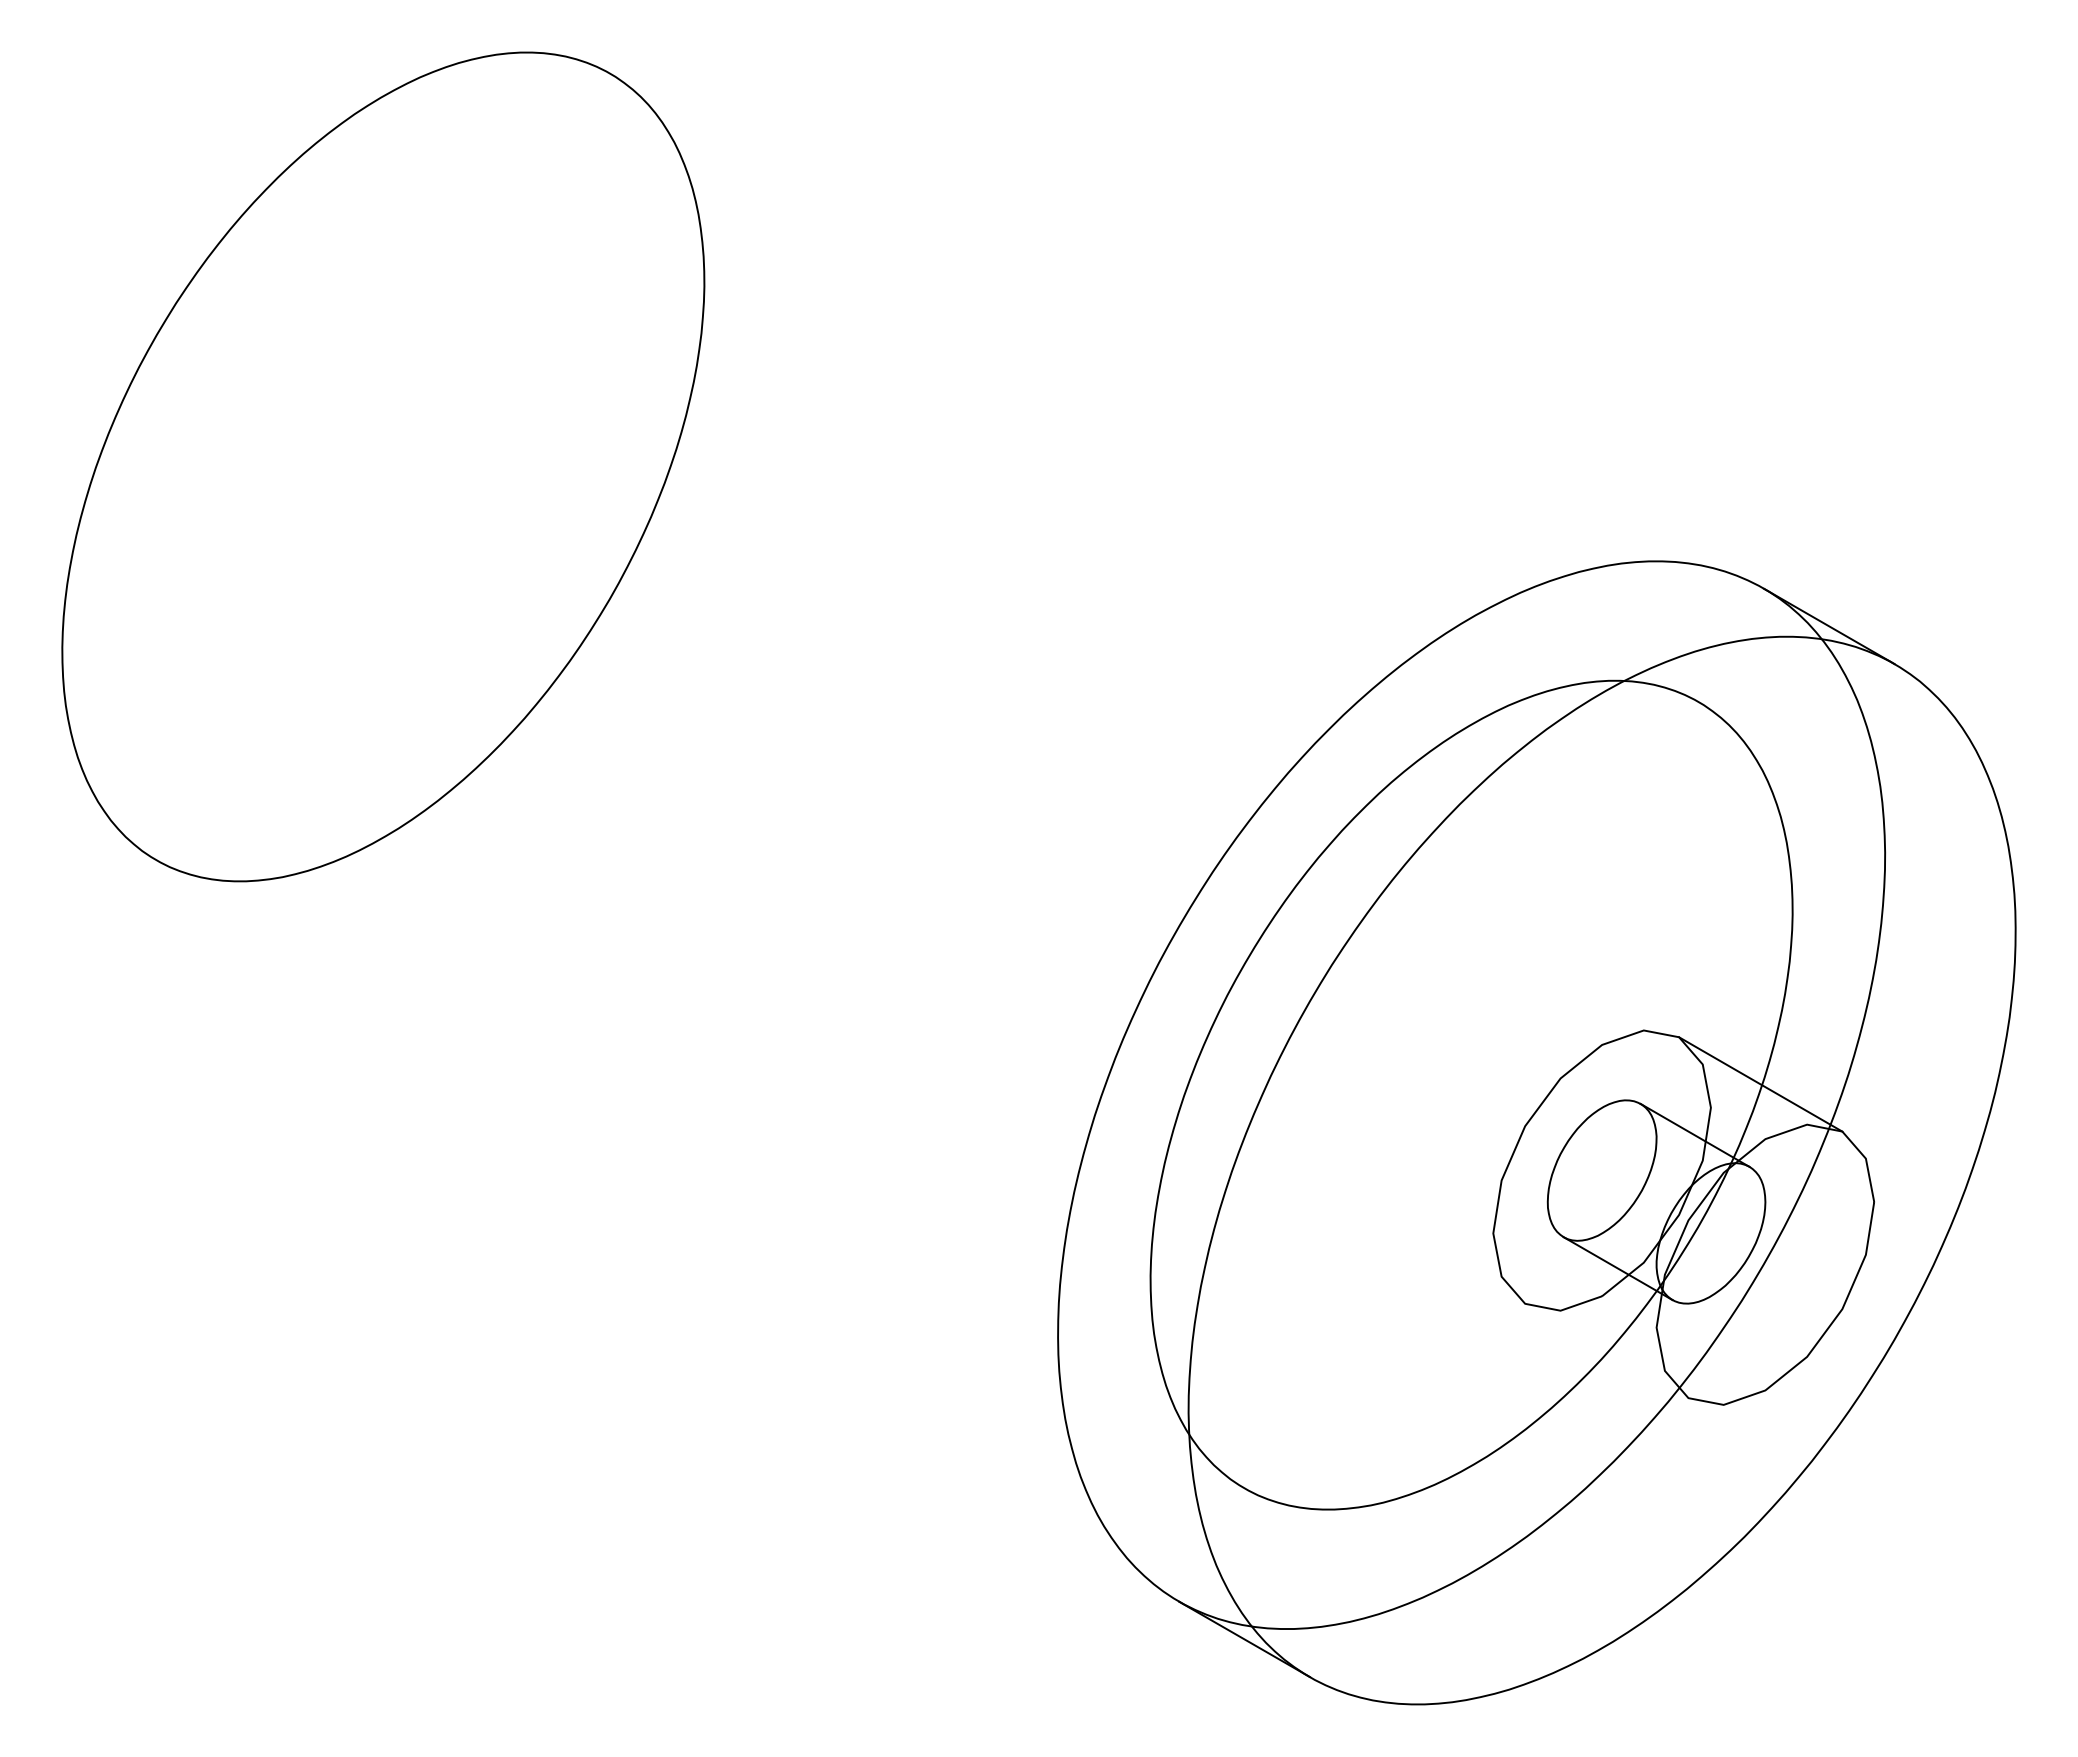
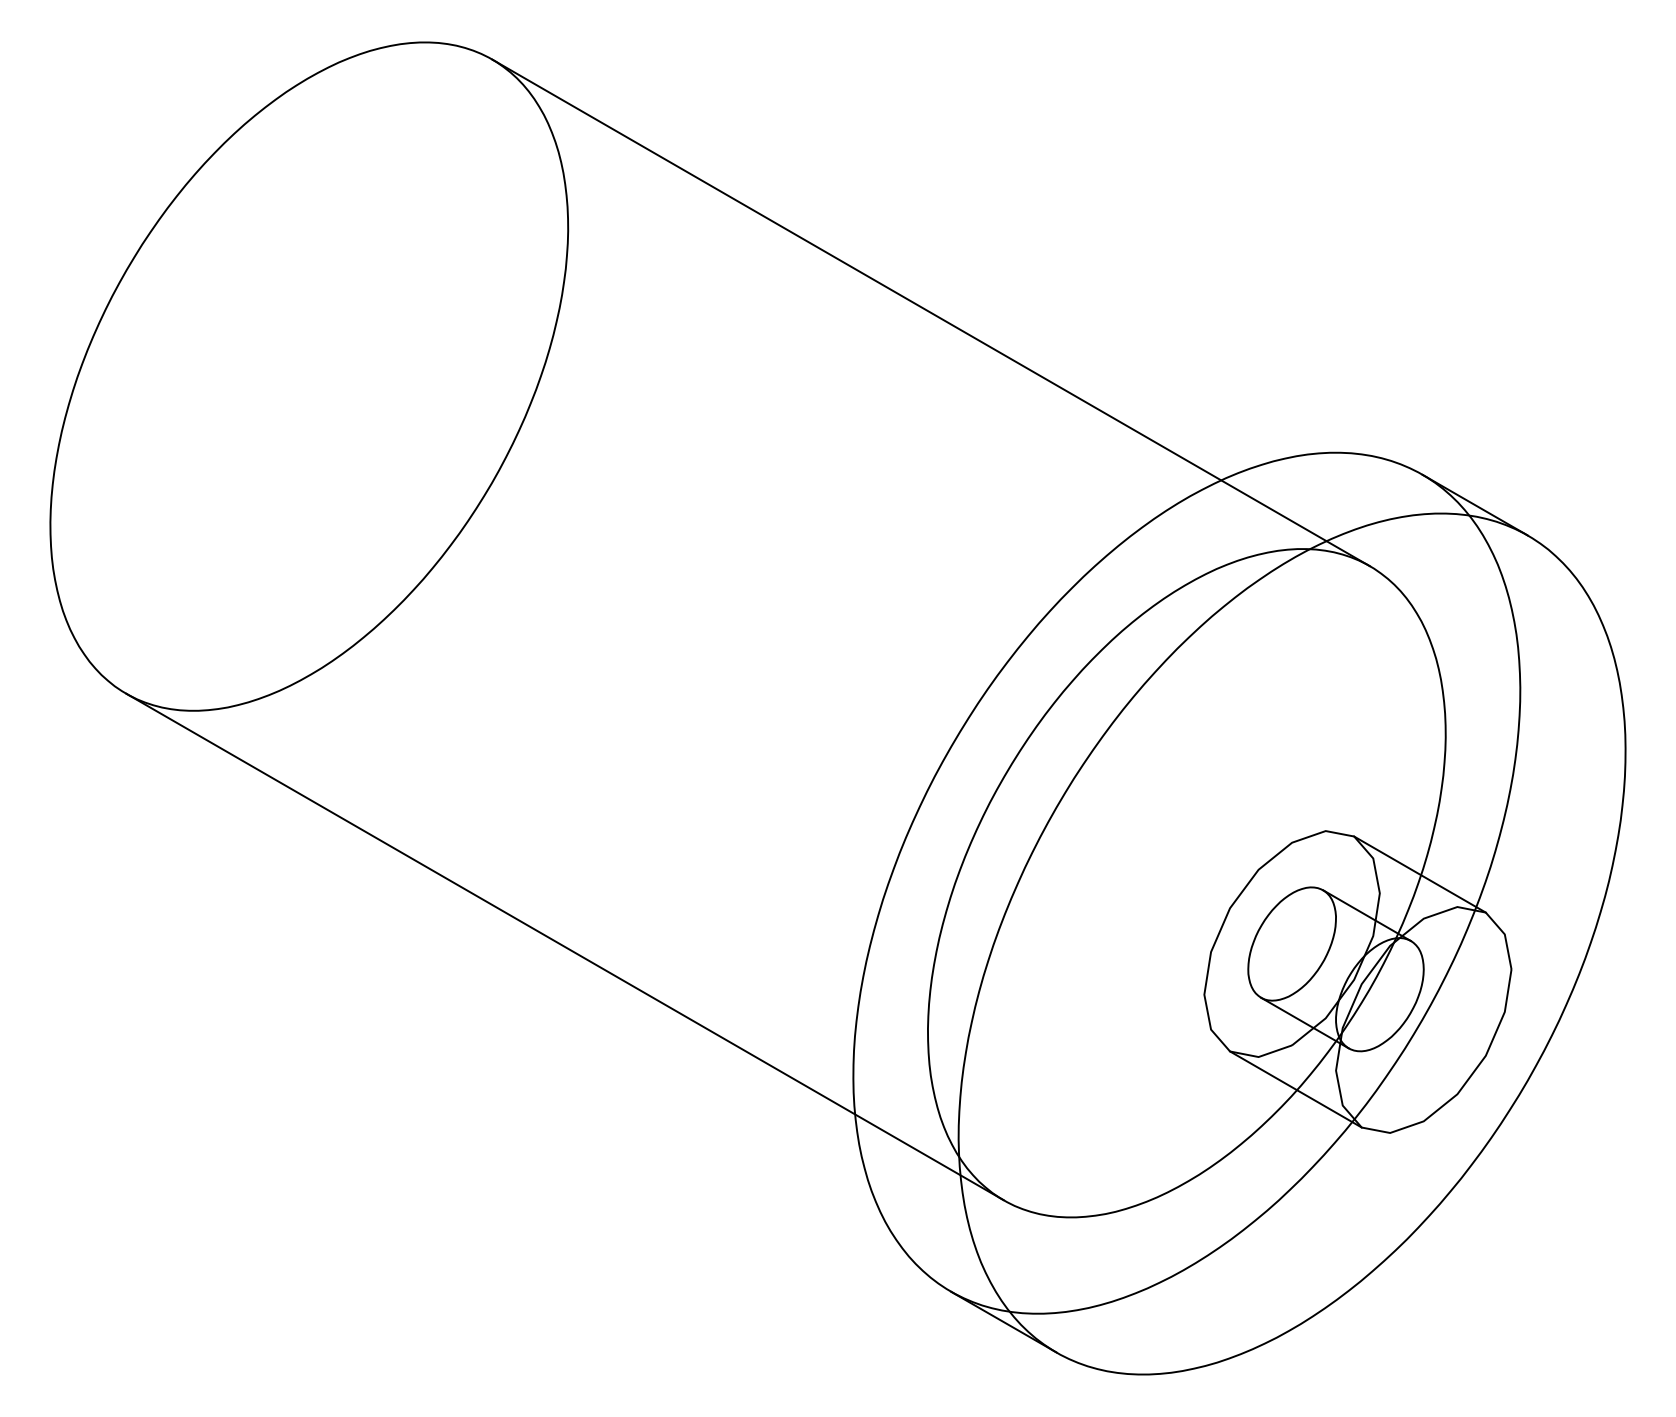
line: (1154, 387) -> (931, 312), added
line: (700, 1174) -> (565, 947), added
line: (1606, 1350) -> (1295, 1089), added

